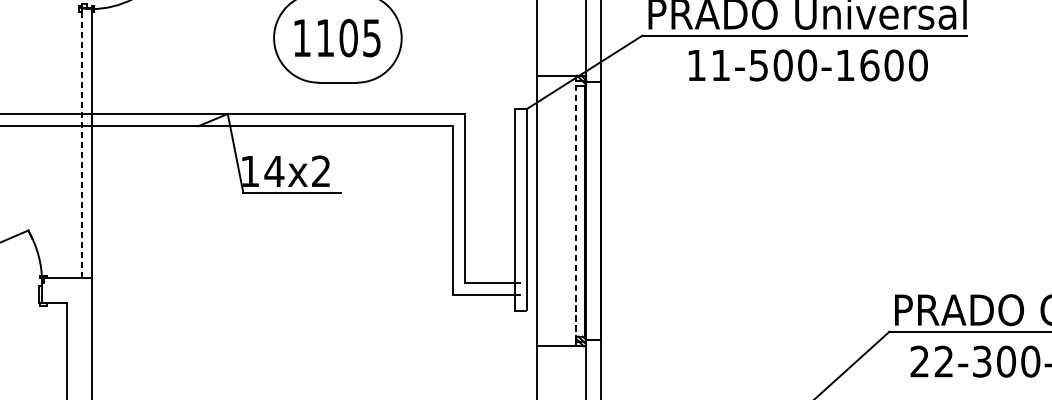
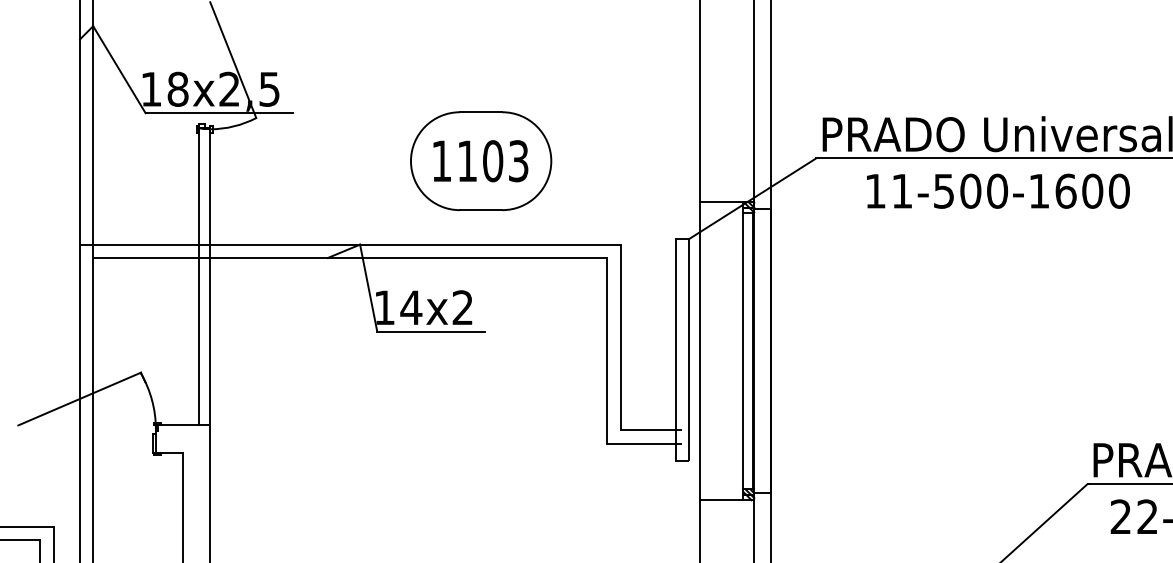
text: (371, 37) -> (518, 160), 1105 -> 1103
line: (81, 142) -> (199, 276), dashed -> solid
line: (576, 208) -> (743, 348), dashed -> solid

